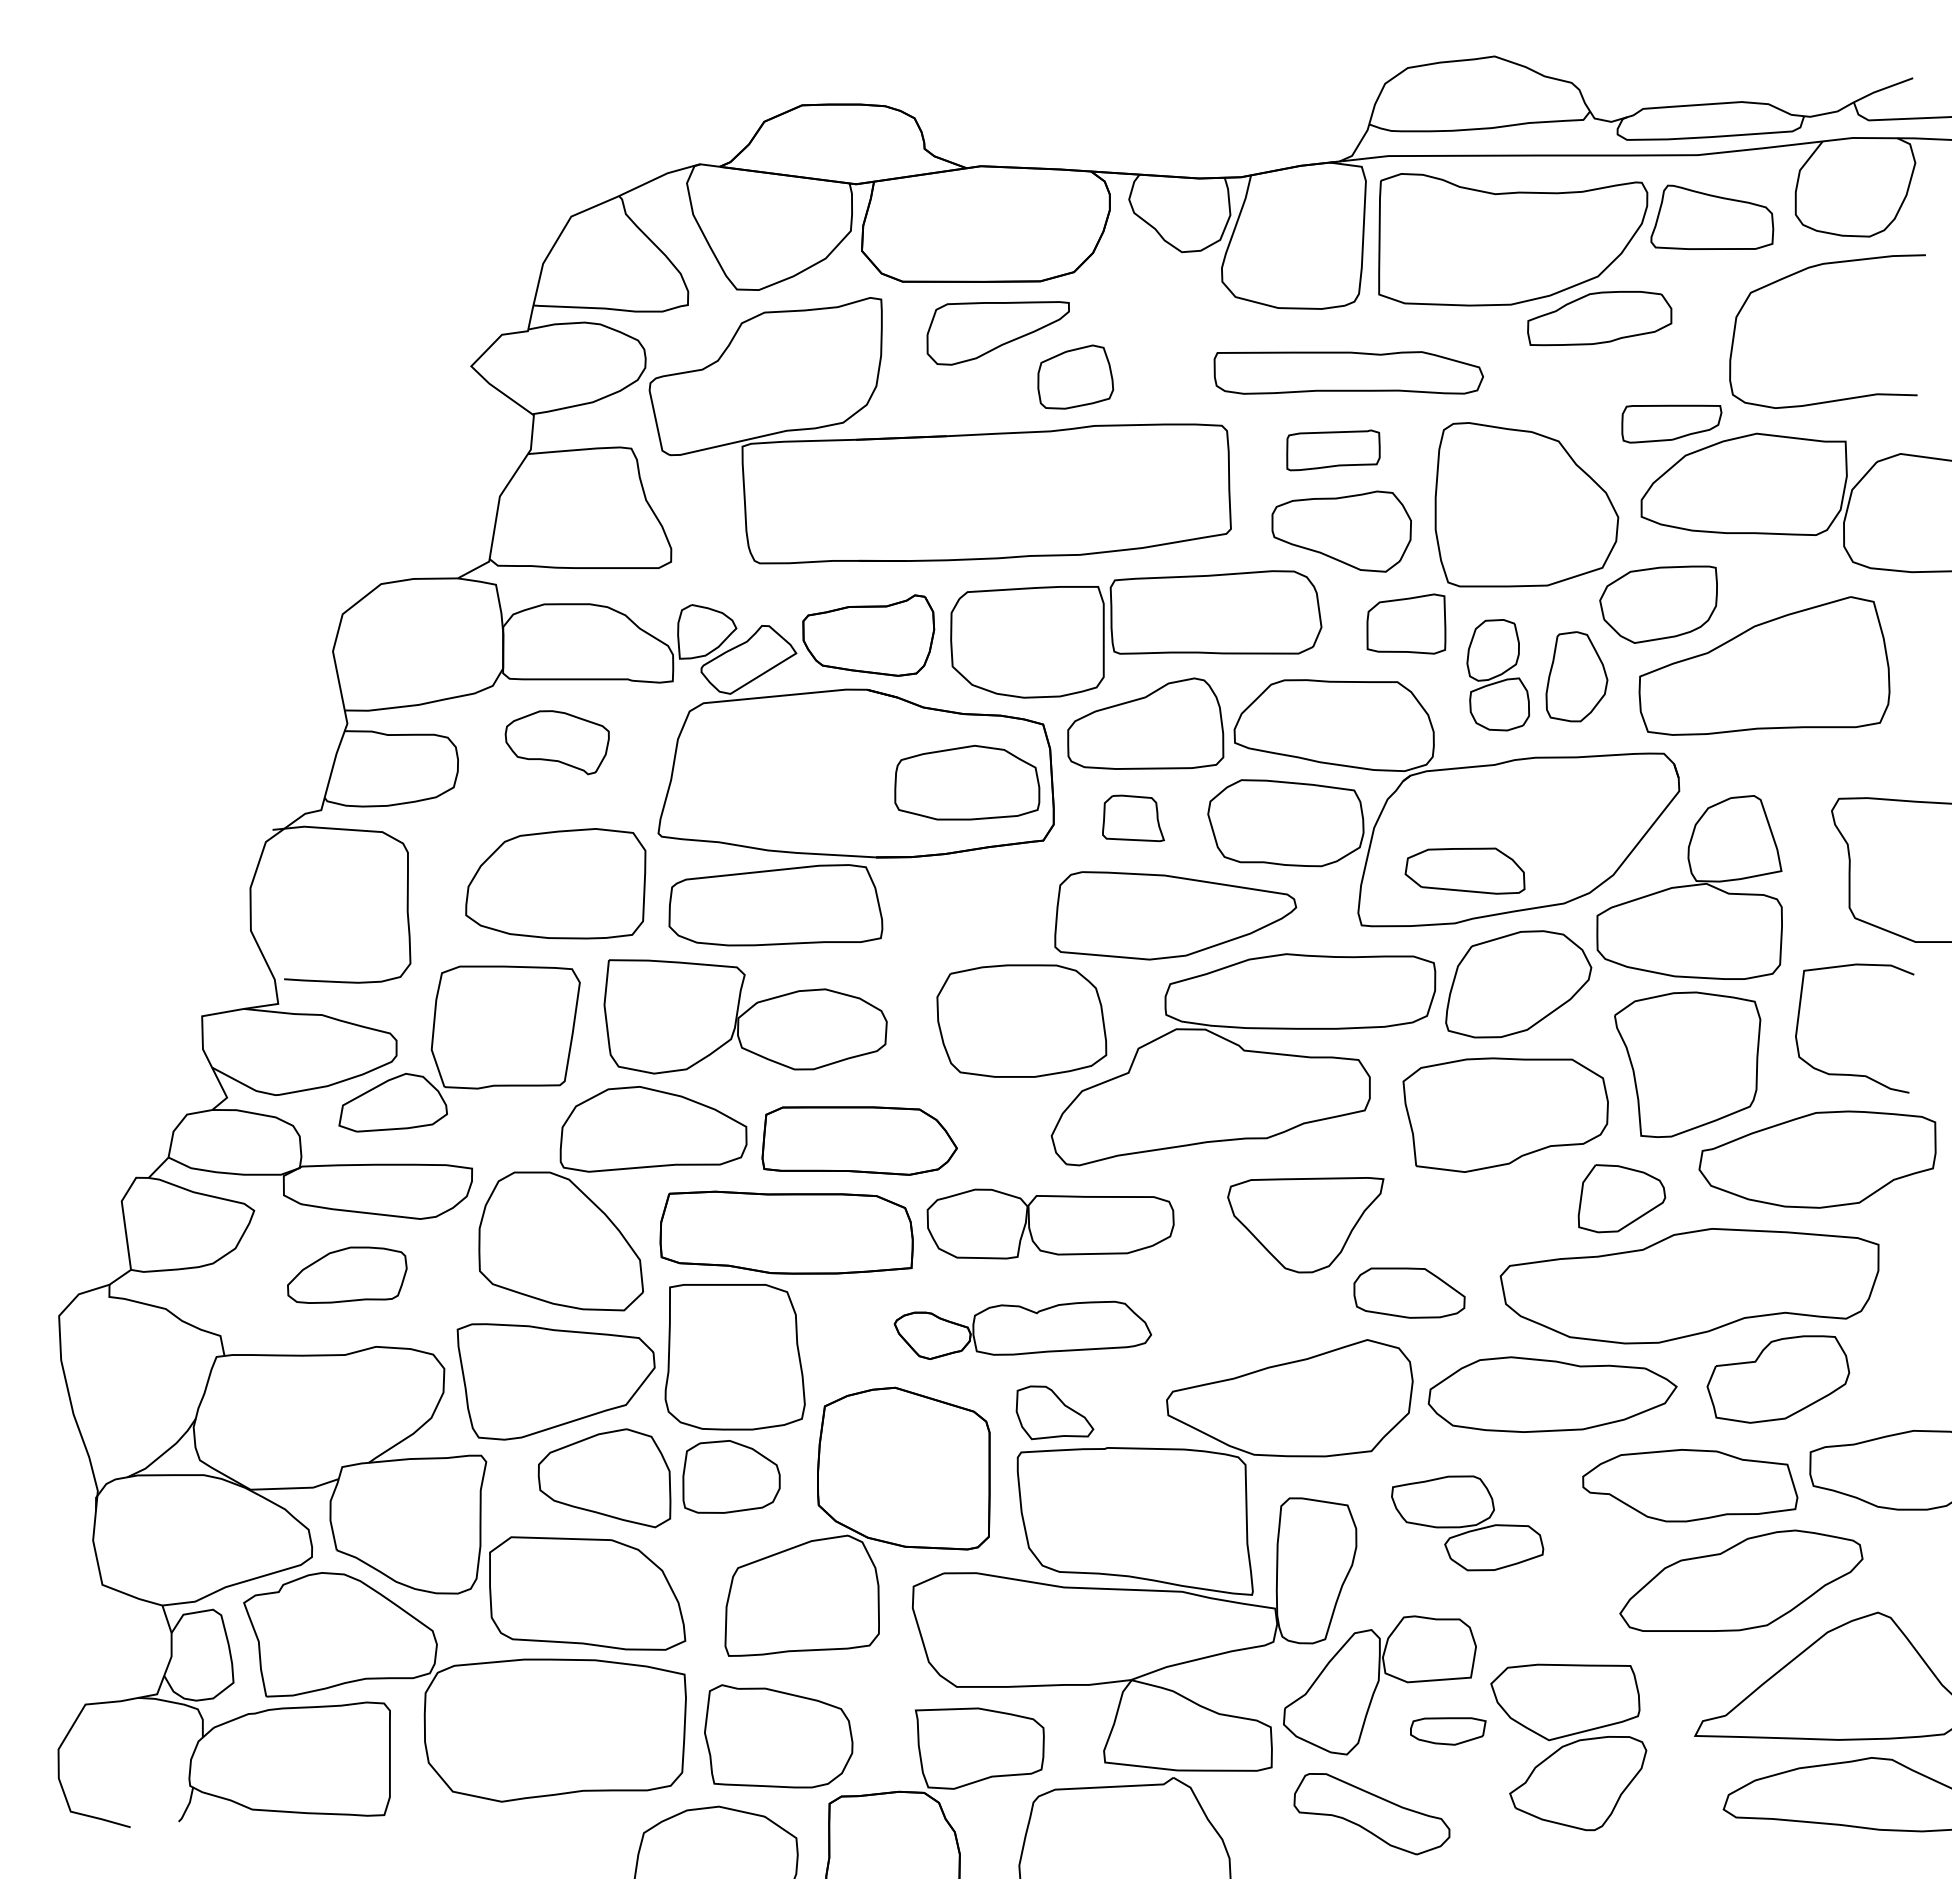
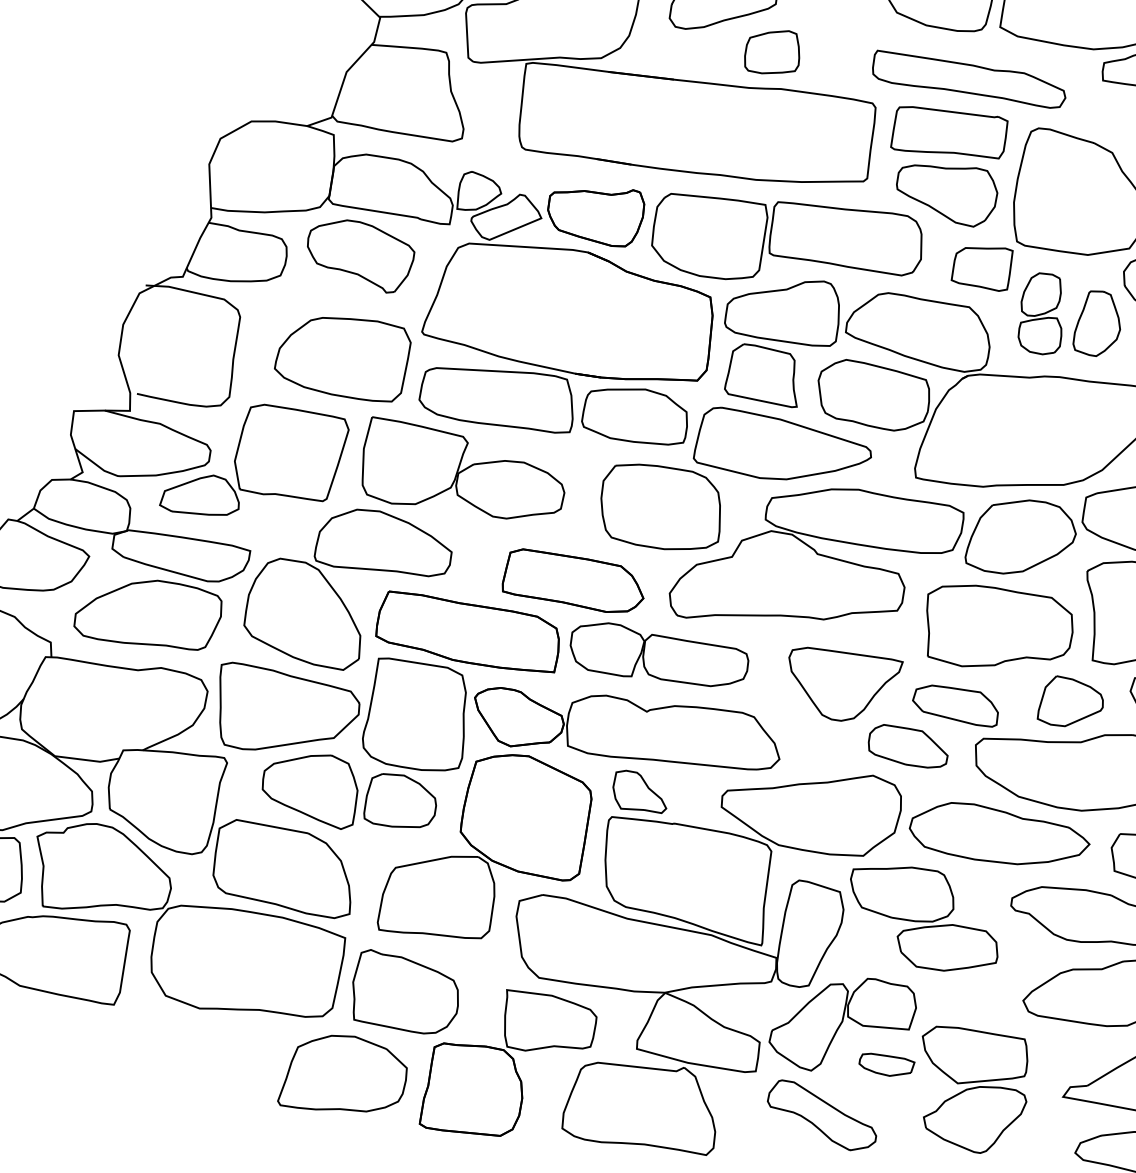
part: (1333, 450) -> (949, 133), size x1.67
part: (556, 742) -> (359, 254), size x1.43
part: (967, 782) -> (636, 415), moved
part: (1133, 818) -> (764, 375), size x1.67
part: (1464, 870) -> (955, 704), moved
part: (859, 1140) -> (574, 581), moved
part: (347, 1275) -> (148, 613), size x1.67
part: (1022, 1330) -> (626, 729), size x1.67
part: (1467, 1523) -> (923, 918), size x1.43

